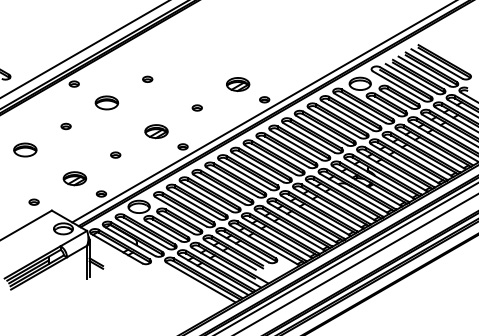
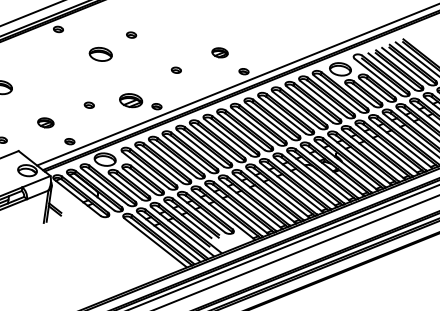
part: (238, 84) -> (220, 52), size x0.7
part: (106, 102) -> (100, 53), moved
part: (65, 126) -> (43, 70), removed
part: (156, 131) -> (131, 100), moved
part: (74, 178) -> (45, 122), size x0.7

